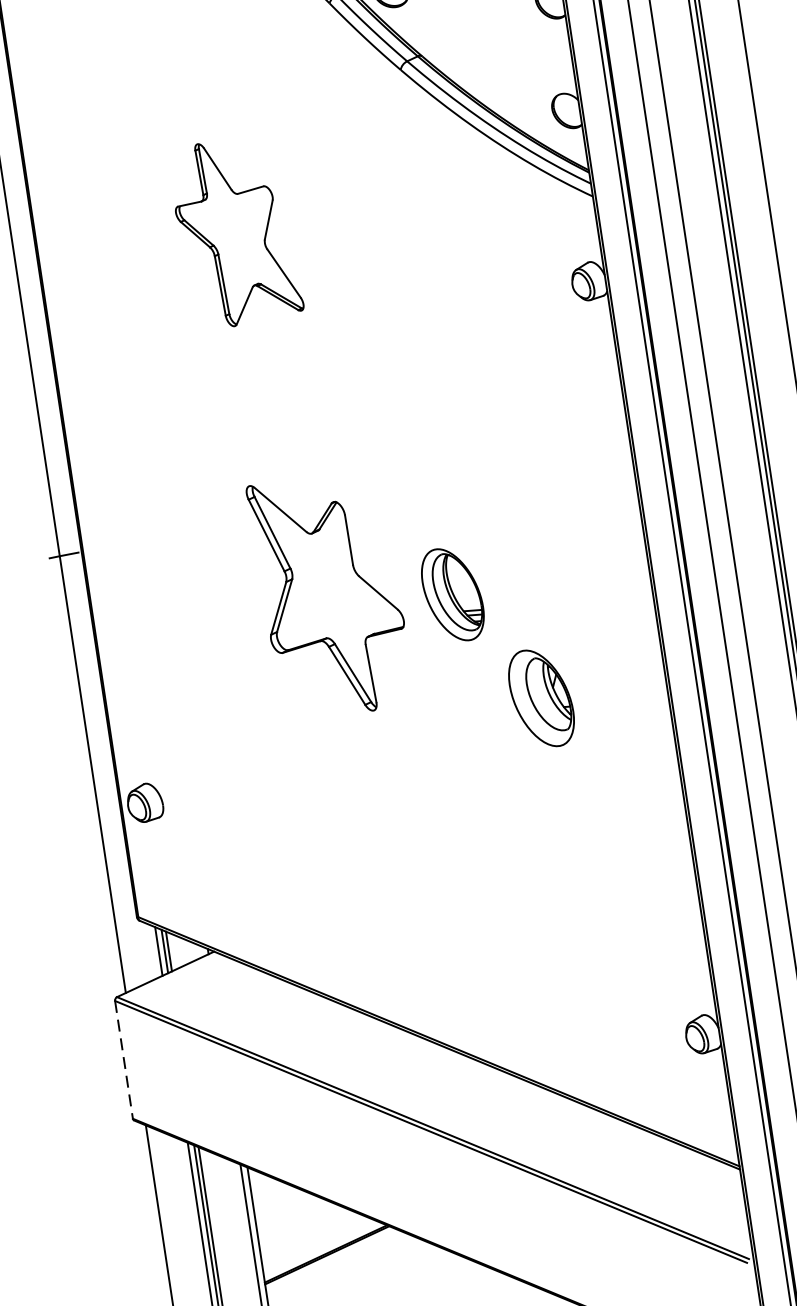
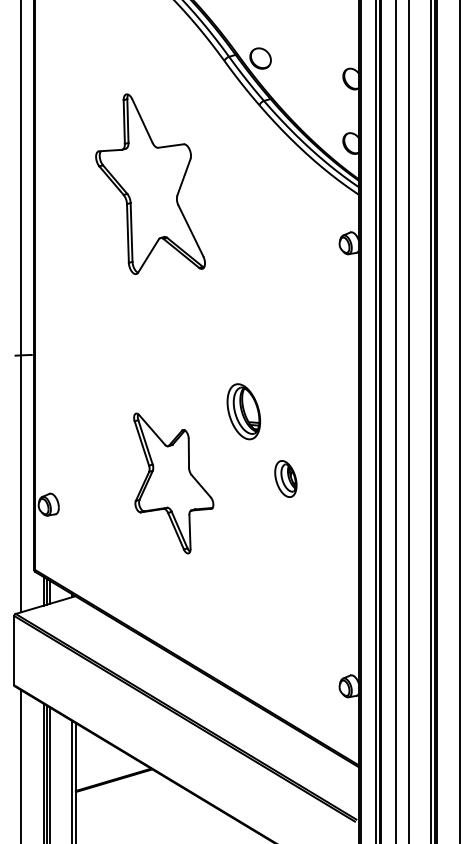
part: (235, 232) -> (150, 184), size x1.67
part: (330, 595) -> (173, 483), moved
part: (540, 697) -> (285, 478), size x0.62
line: (124, 1059) -> (14, 650), dashed -> solid

